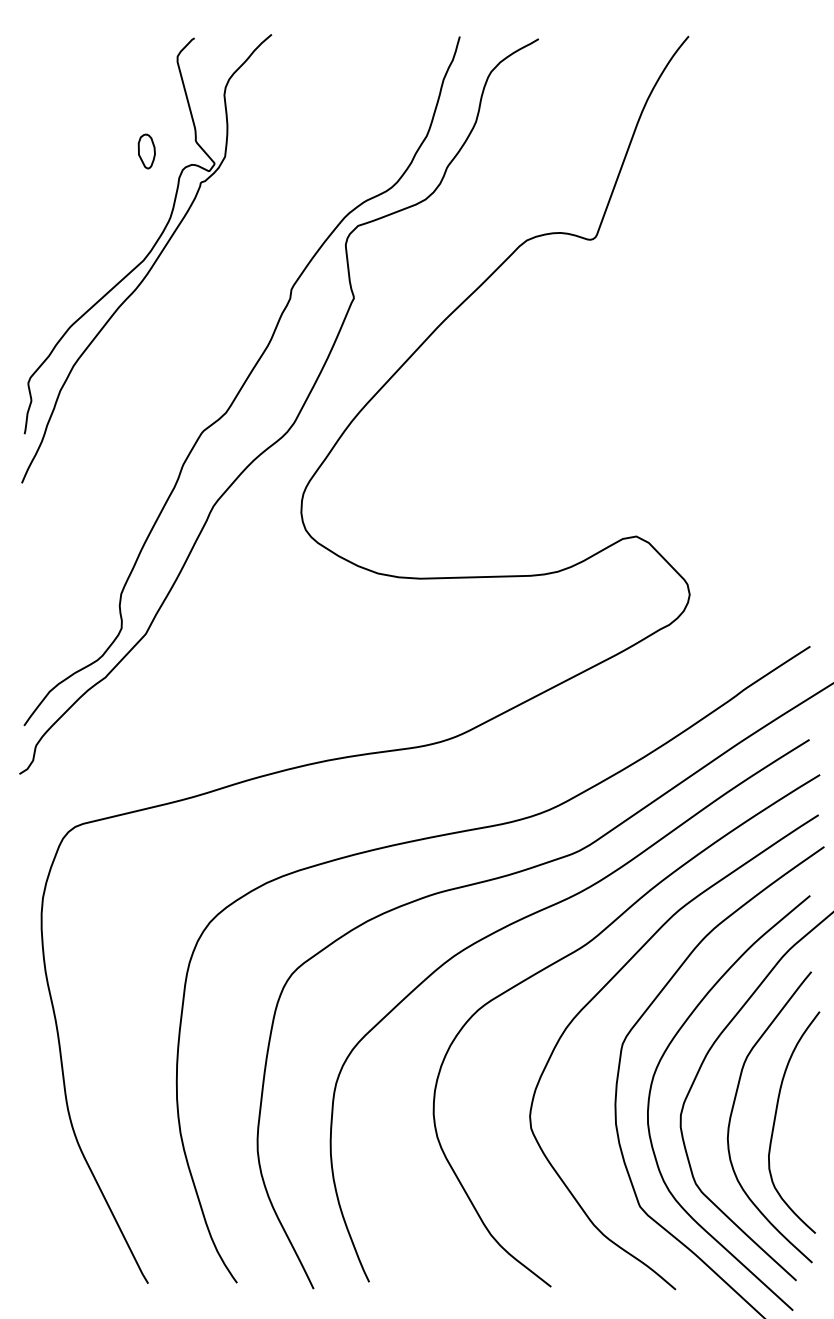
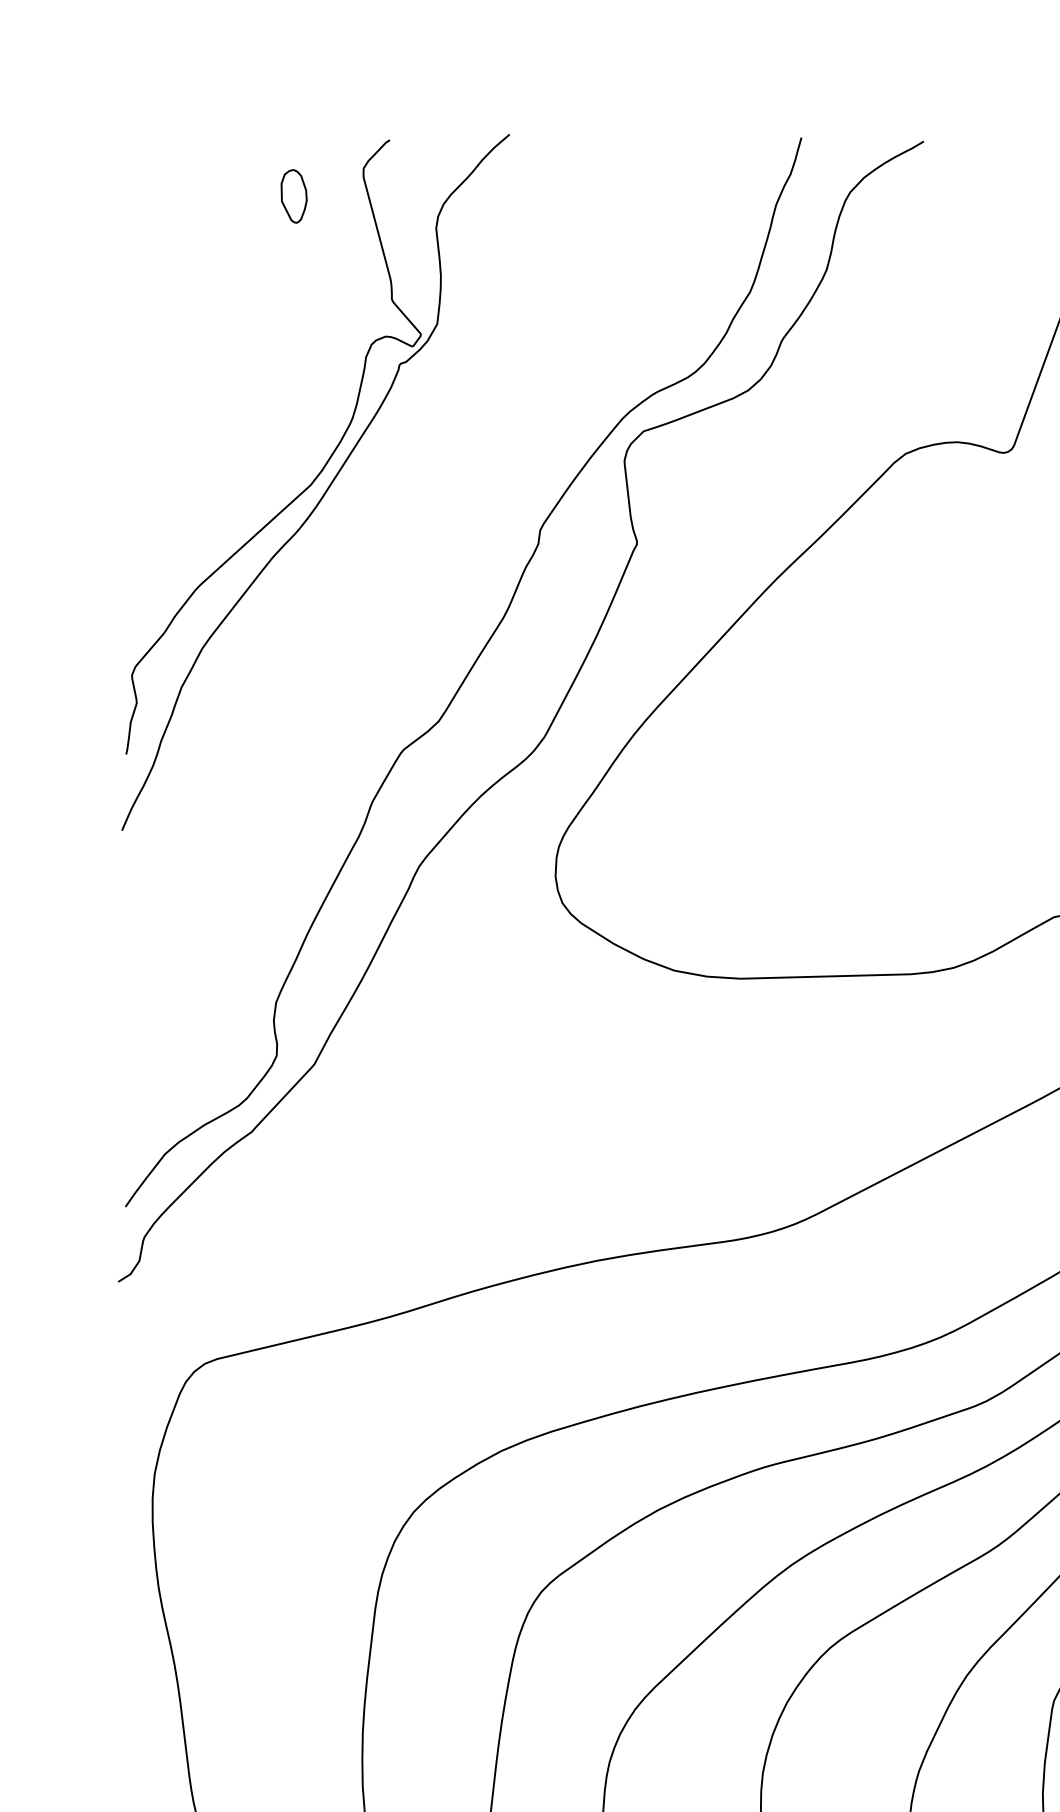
part: (146, 151) -> (293, 196), moved

